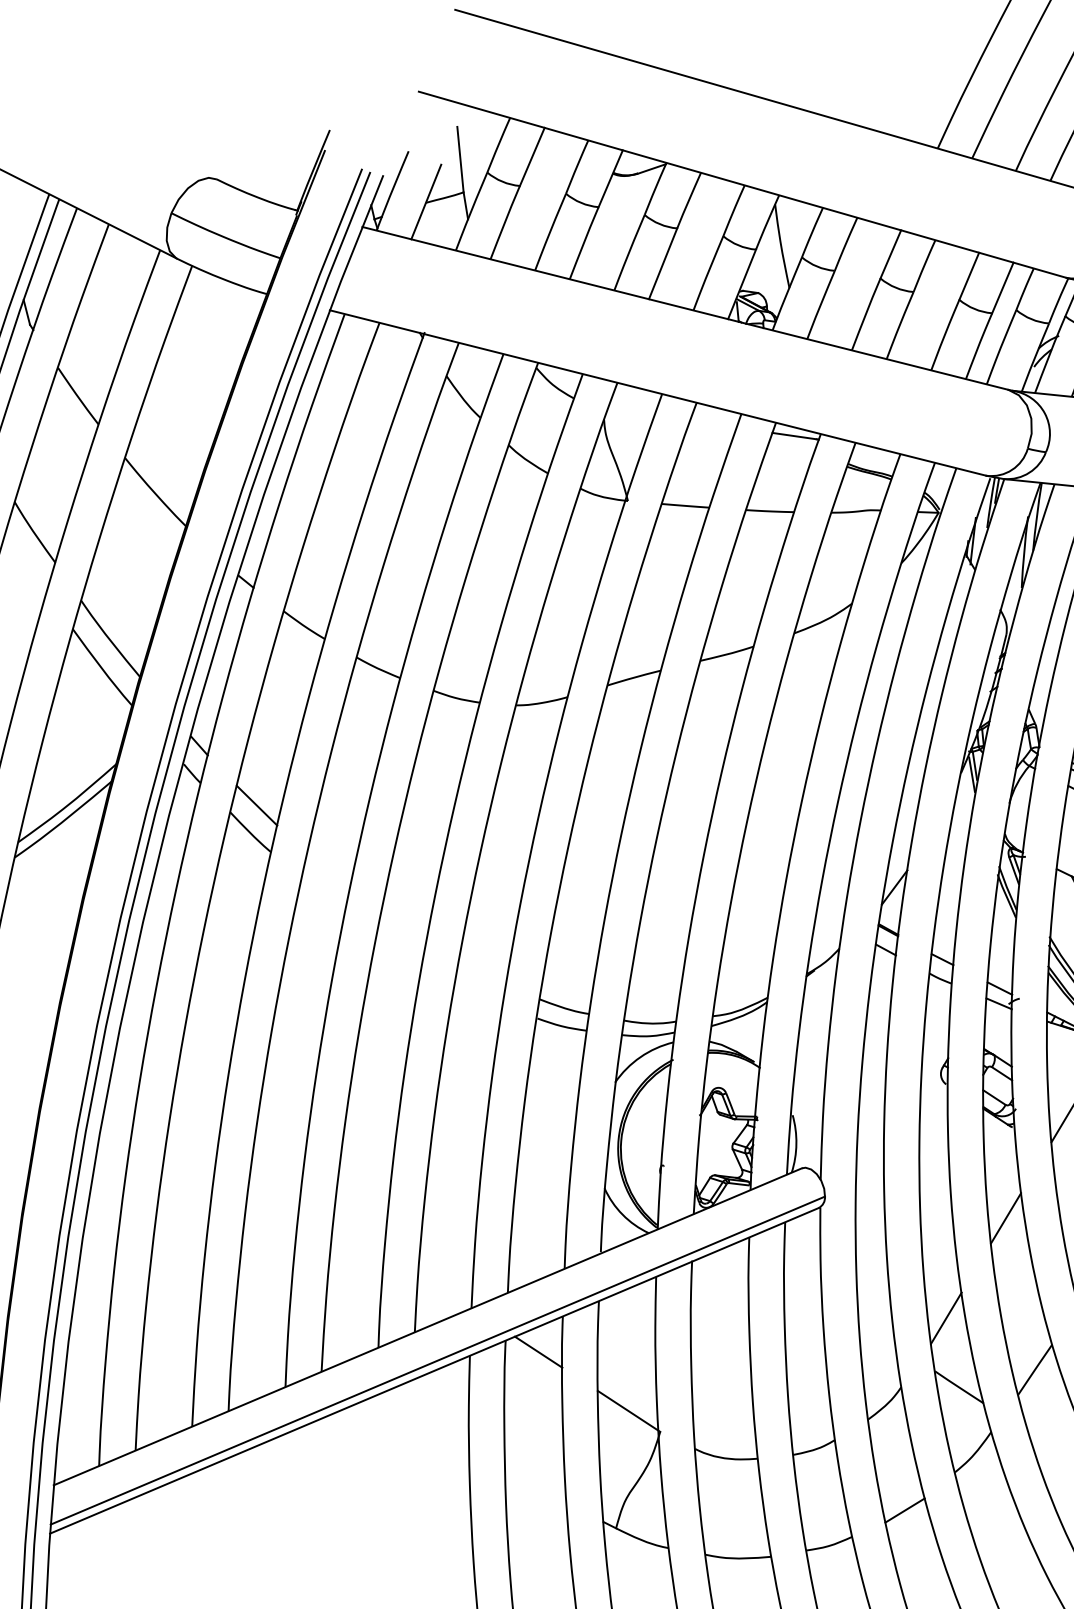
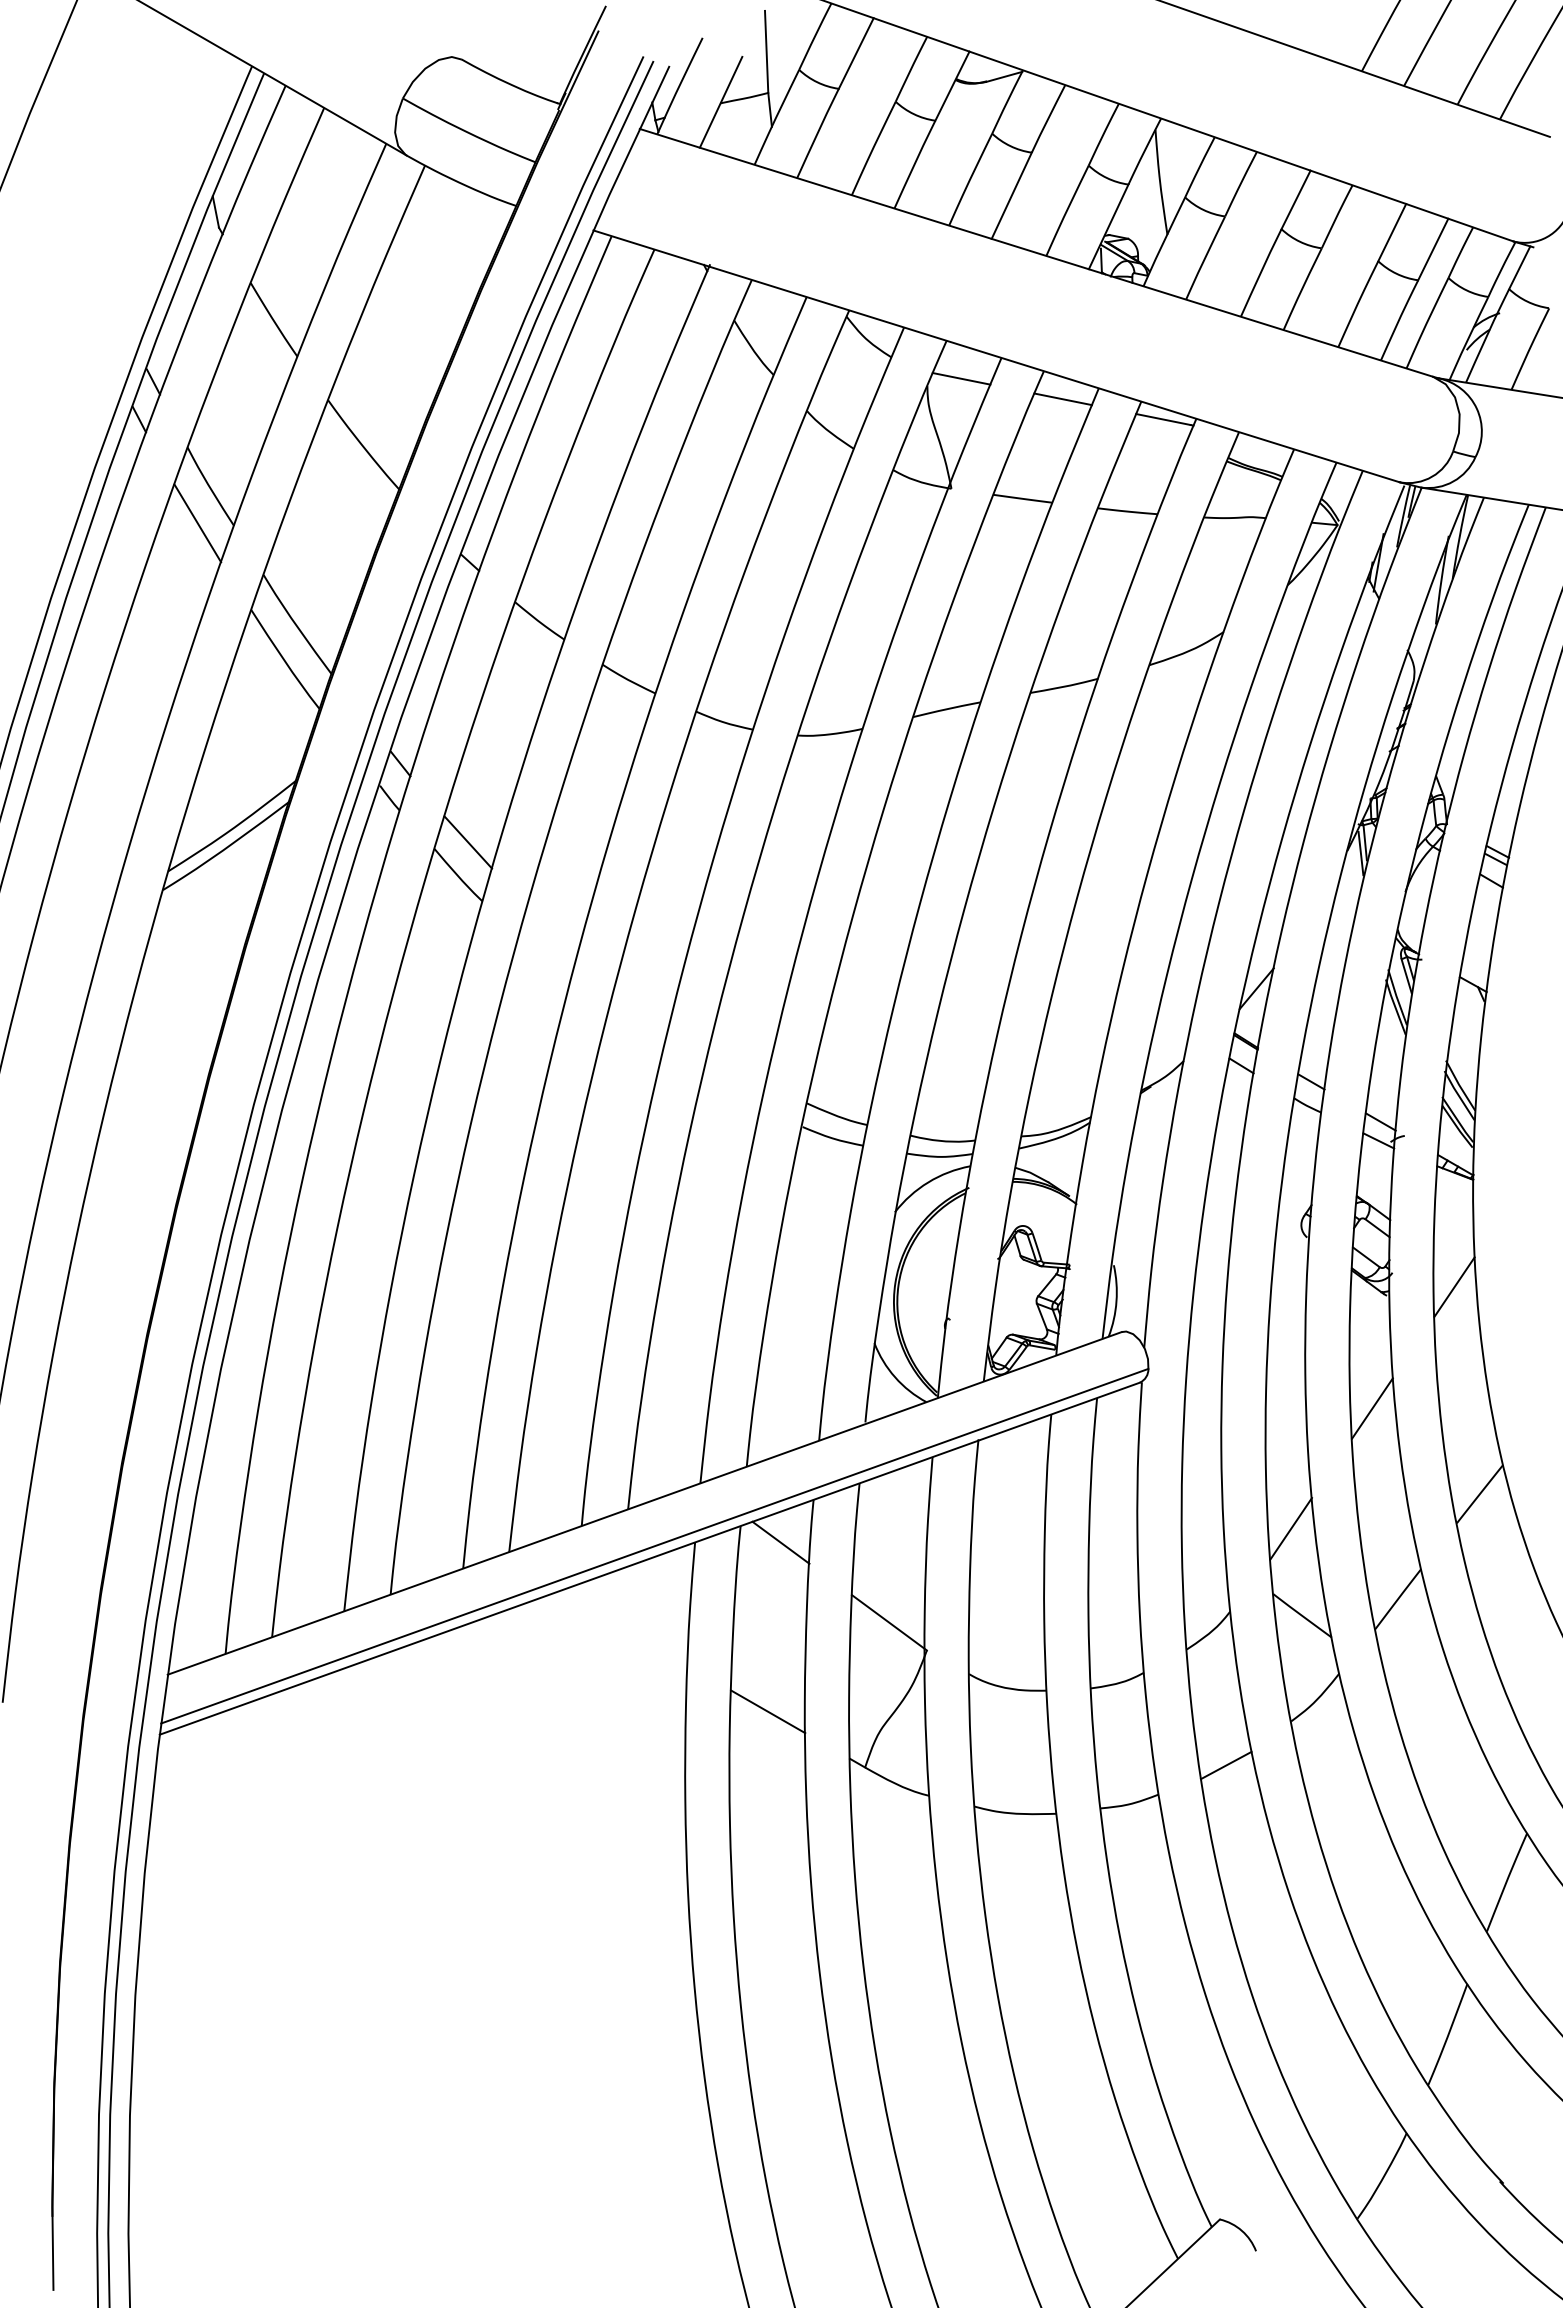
line: (631, 412) -> (961, 378), added
line: (713, 424) -> (1063, 399), added
line: (26, 562) -> (197, 523), added
line: (536, 1487) -> (768, 1711), added

